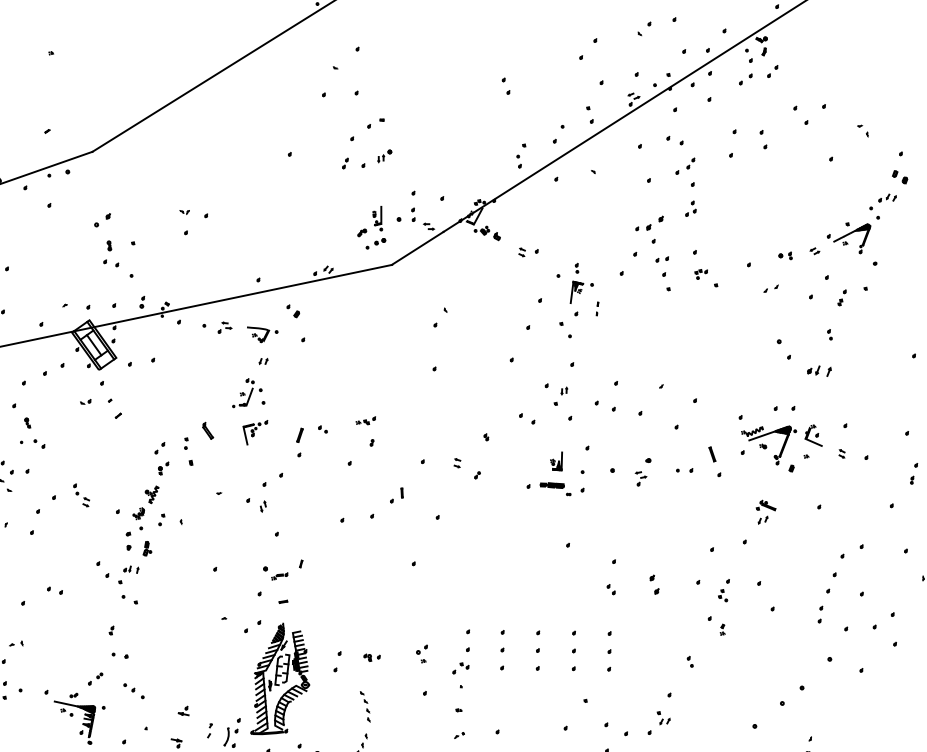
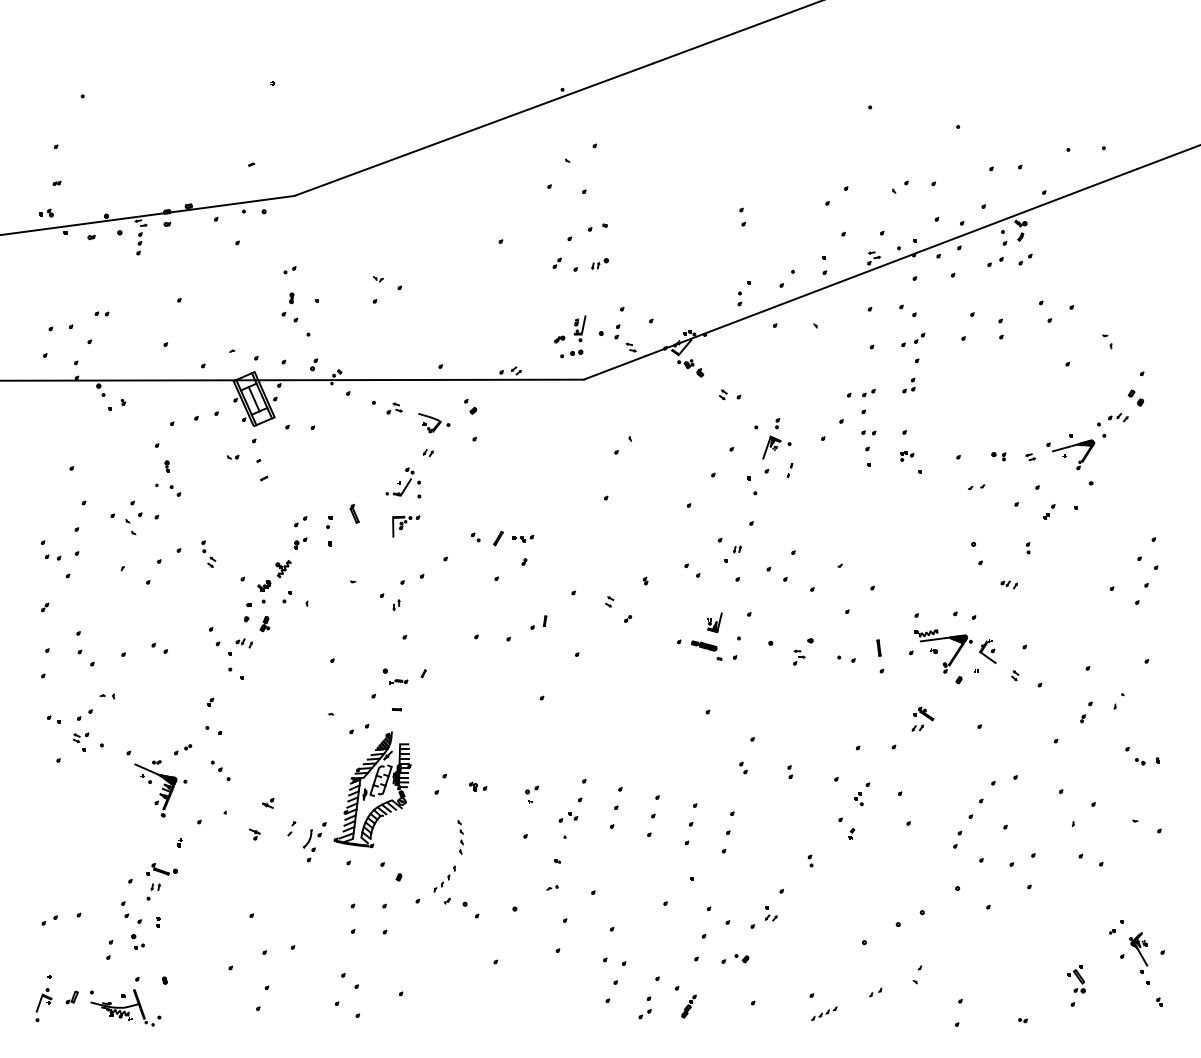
part: (102, 220) -> (289, 270), size x0.62
part: (654, 222) -> (868, 392), size x0.62
part: (818, 371) -> (1008, 584), size x0.62
part: (300, 435) -> (498, 538), moved
part: (654, 583) -> (790, 771), size x0.62

